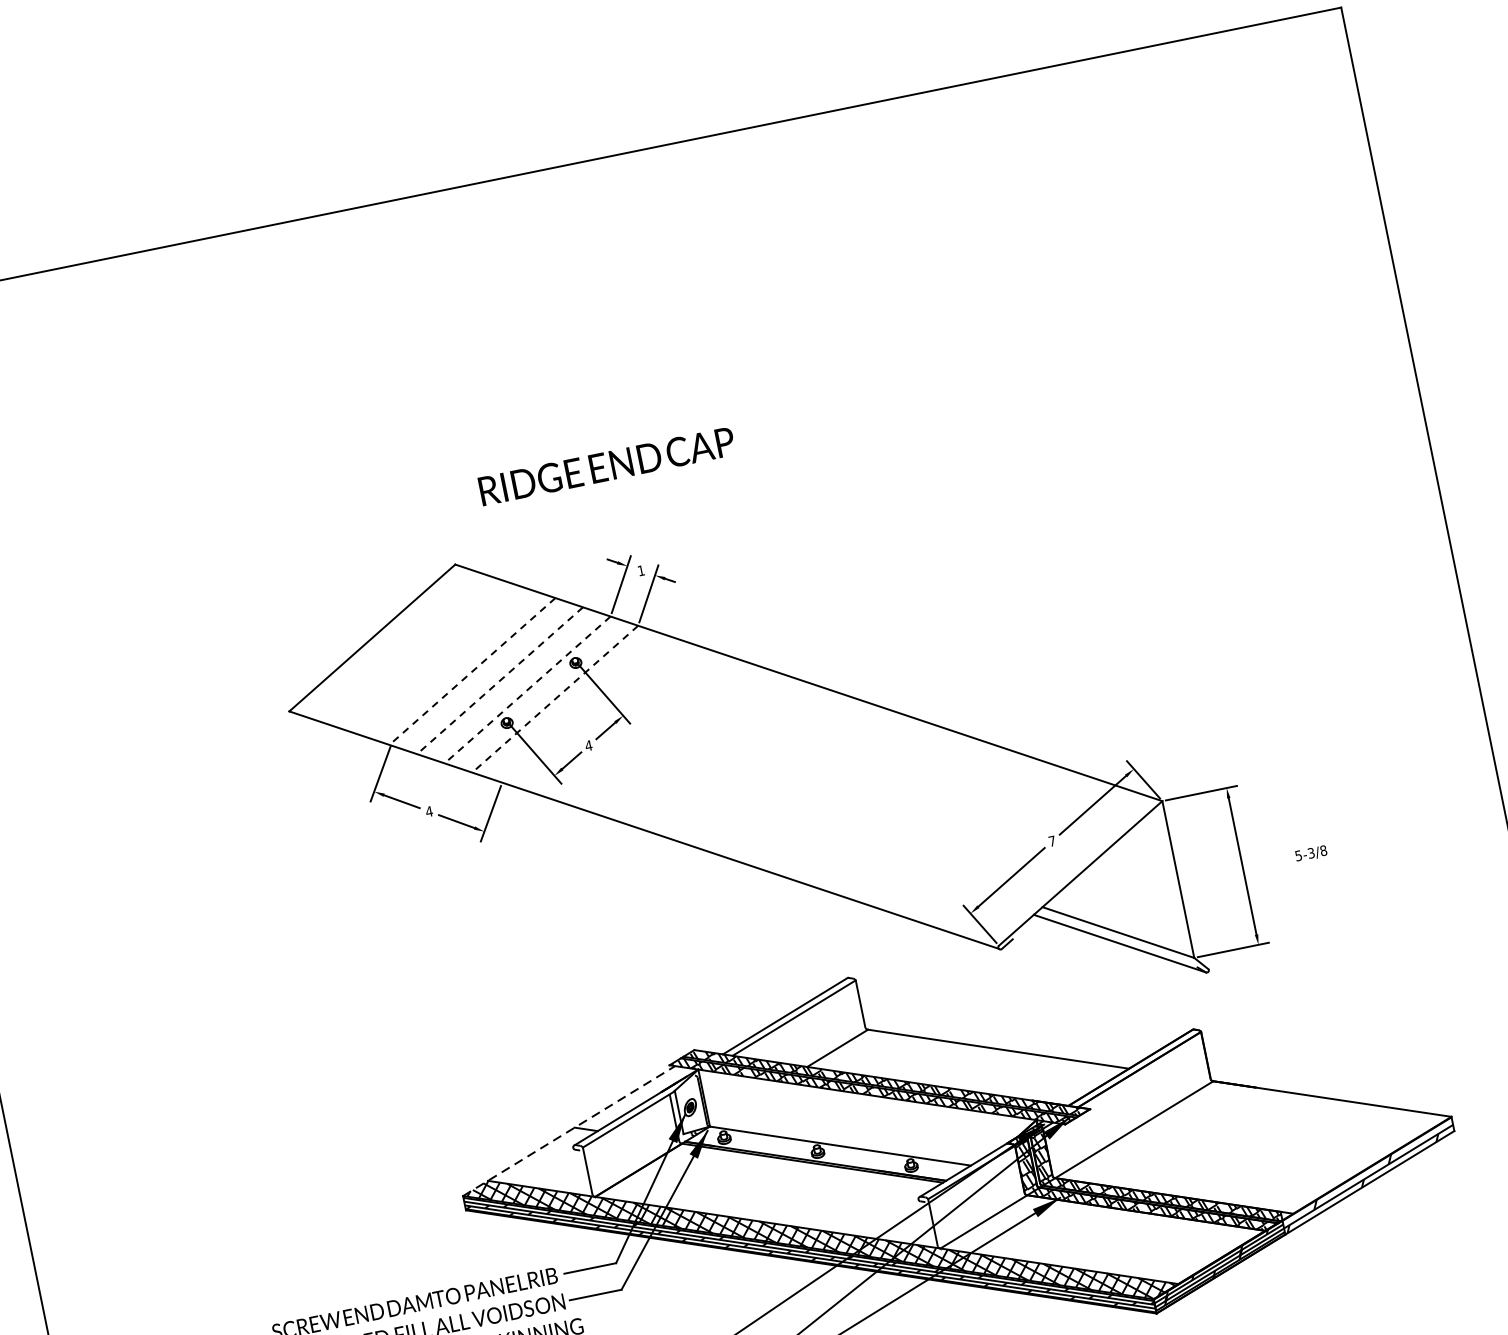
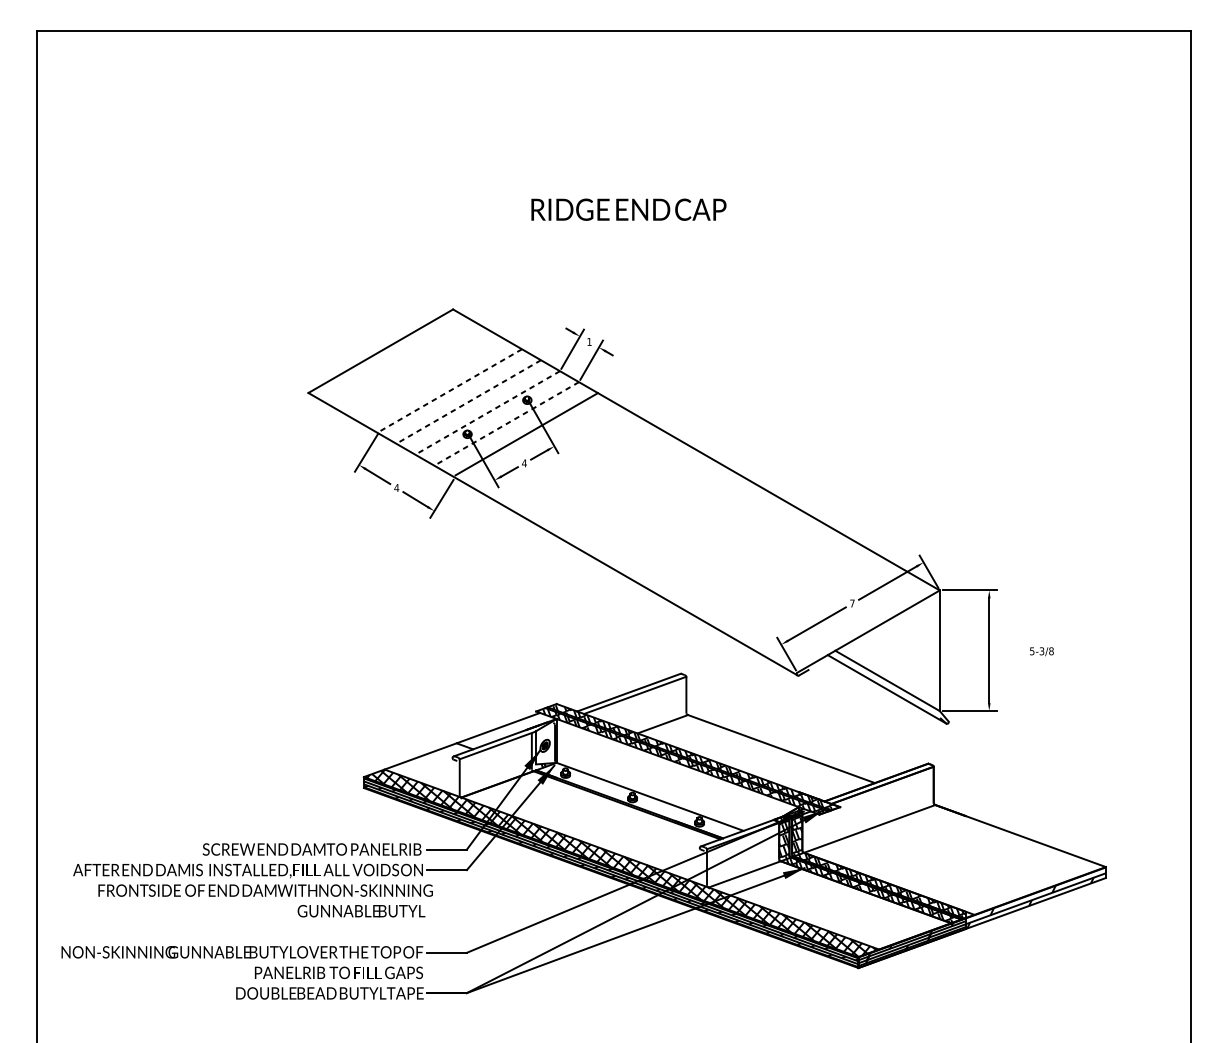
text: (606, 466) -> (628, 209), moved
line: (583, 707) -> (526, 434), added
line: (569, 1131) -> (452, 745), dashed -> solid

